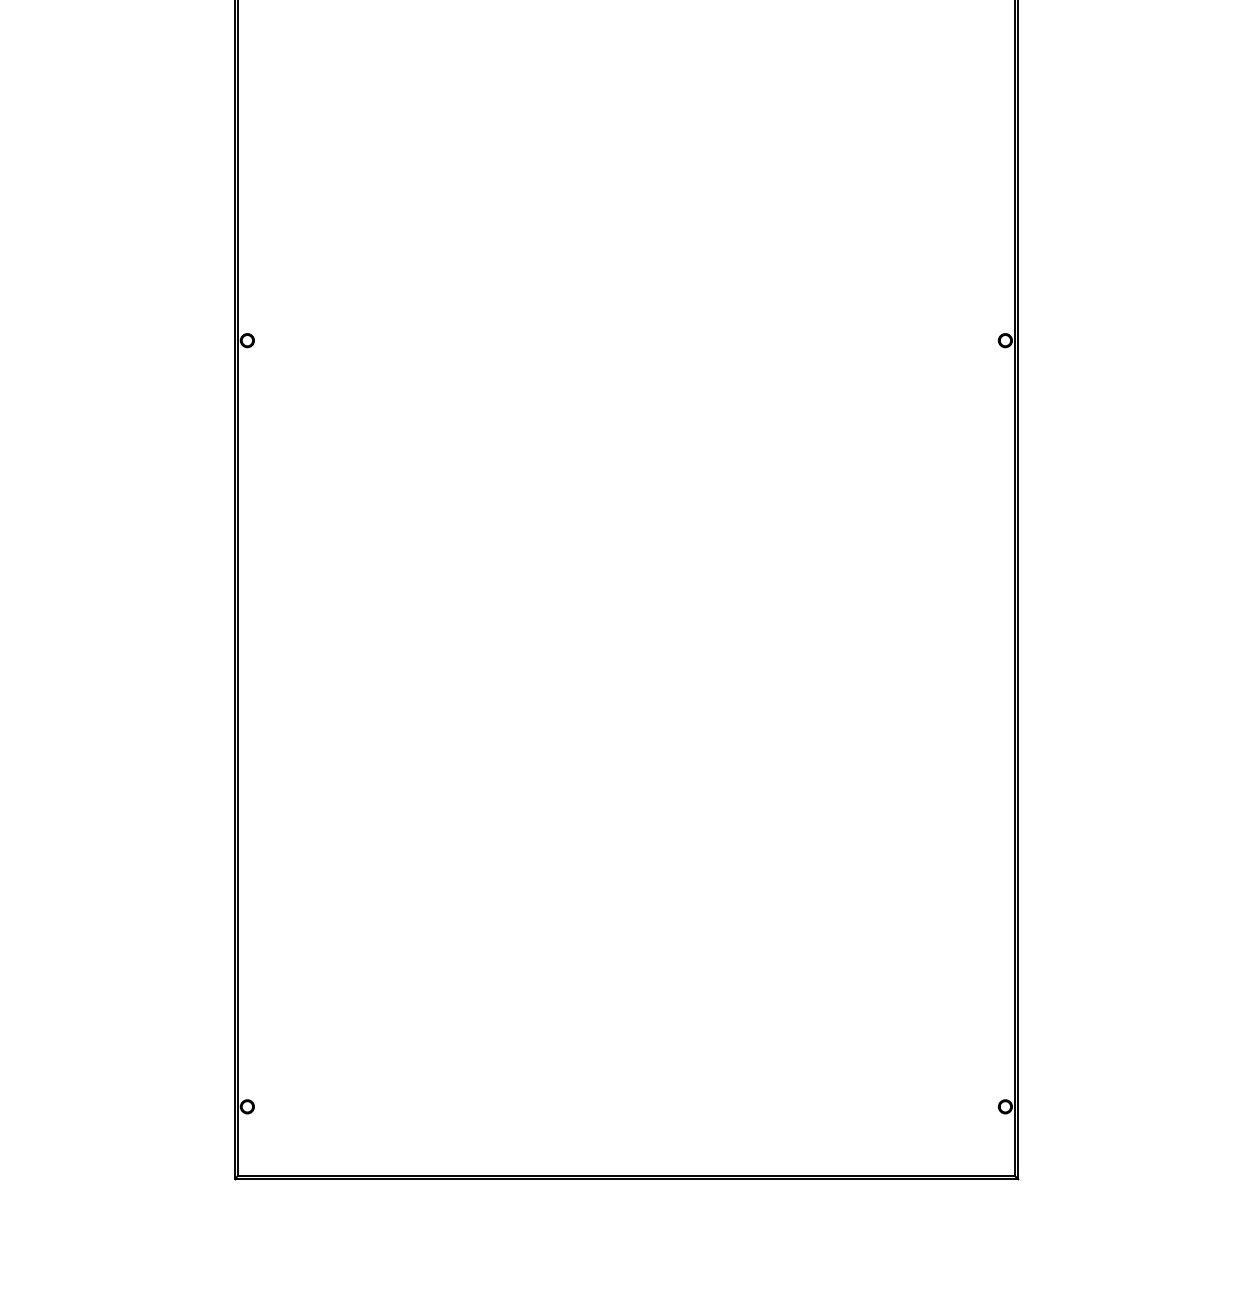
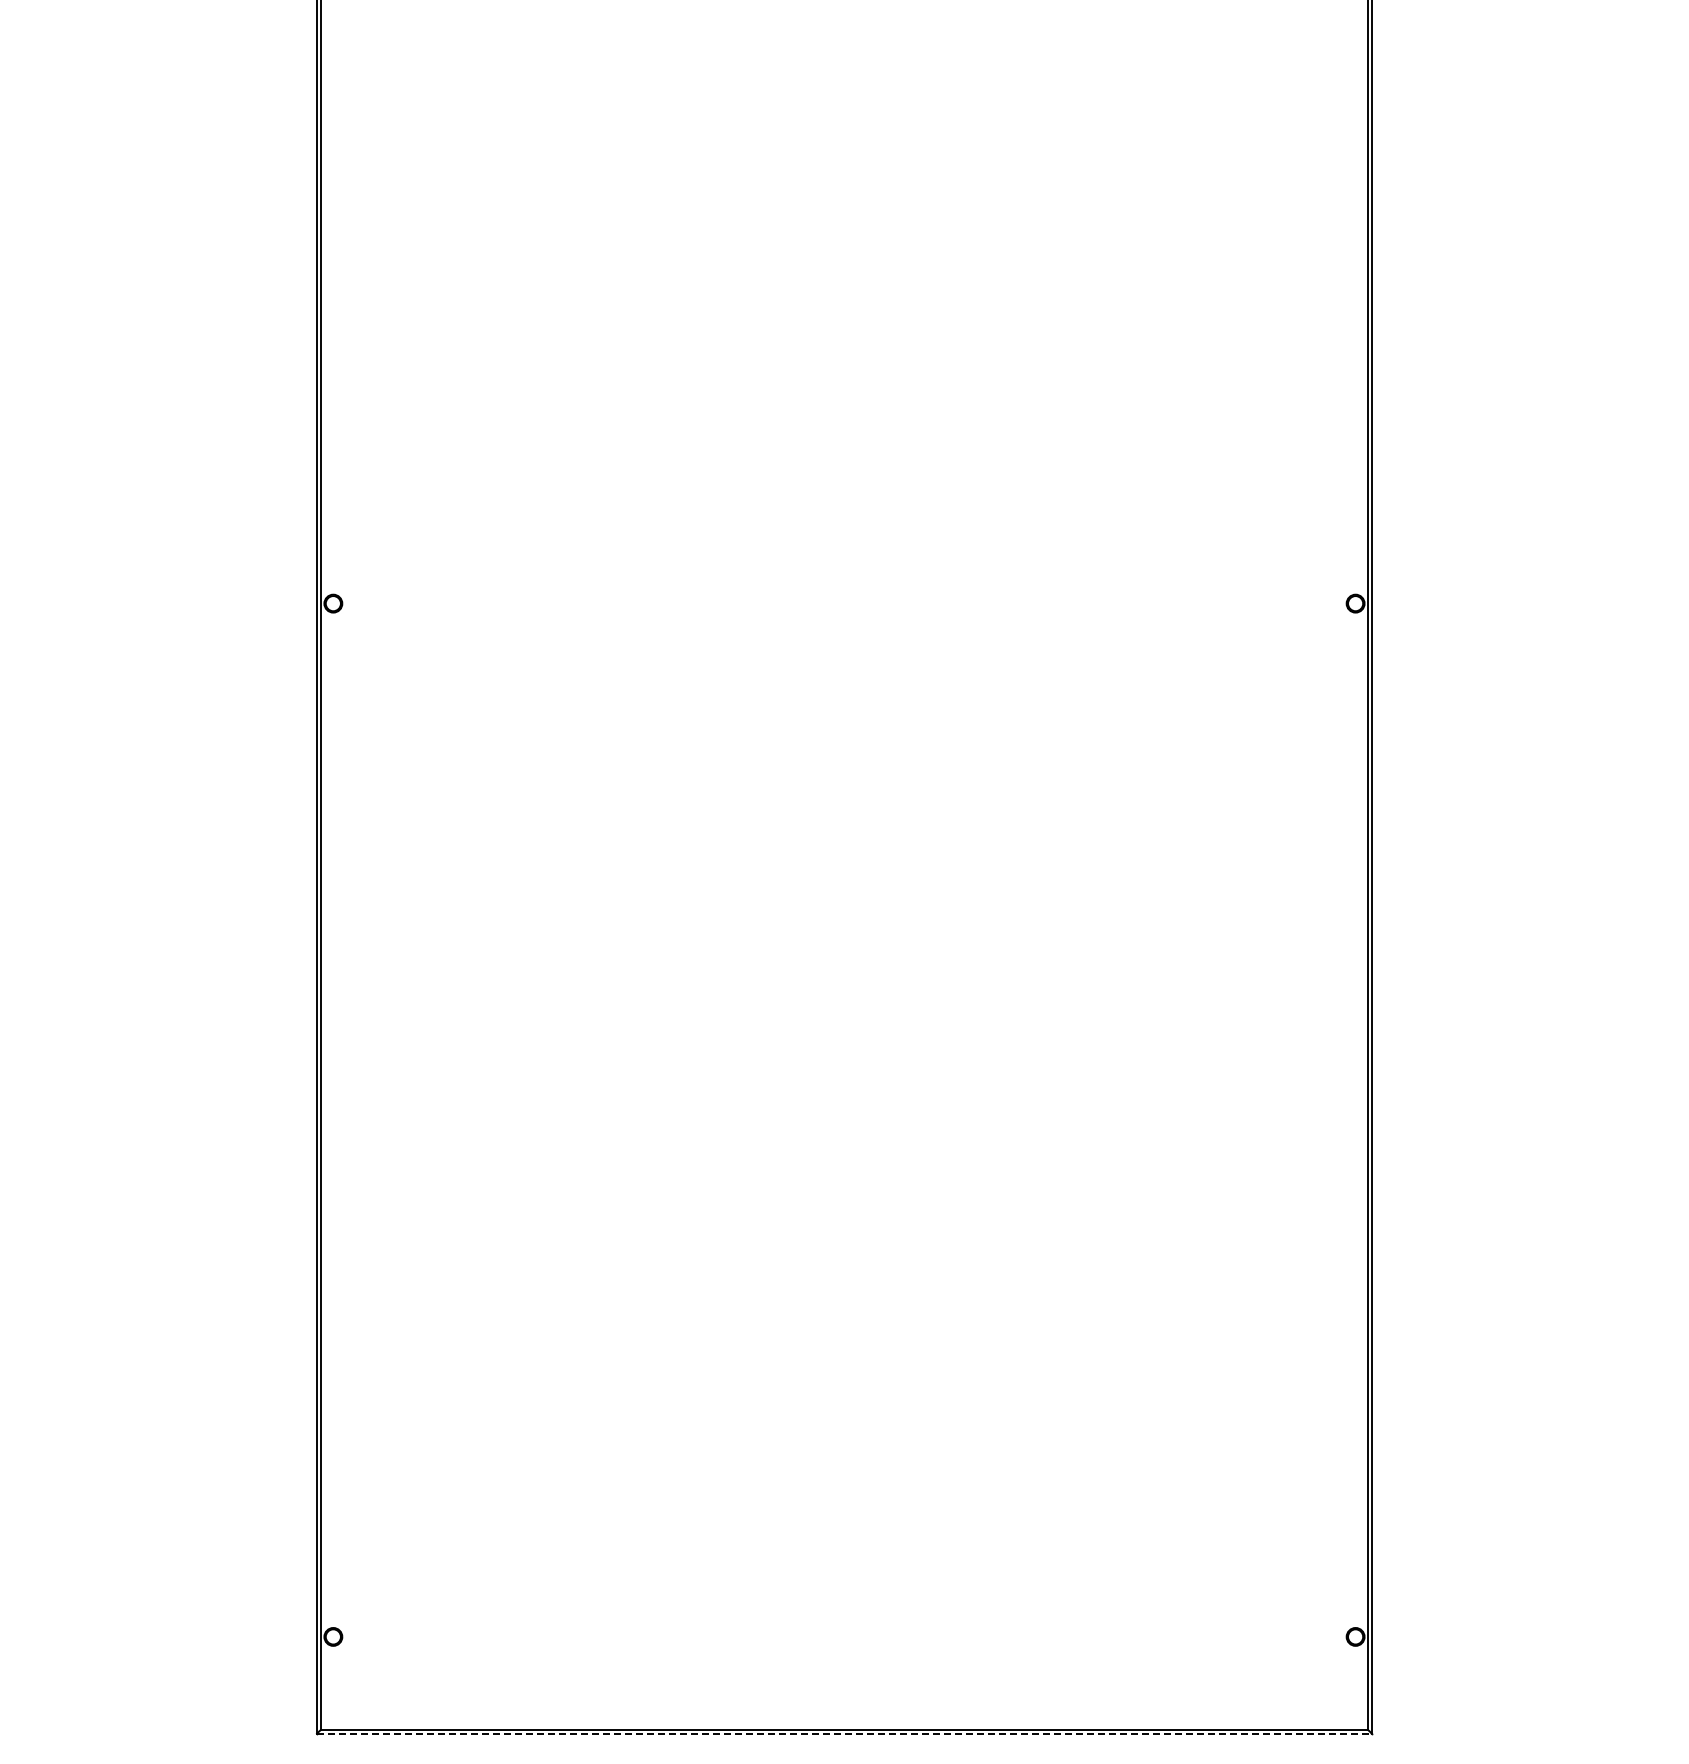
line: (626, 1179) -> (844, 1734), solid -> dashed

